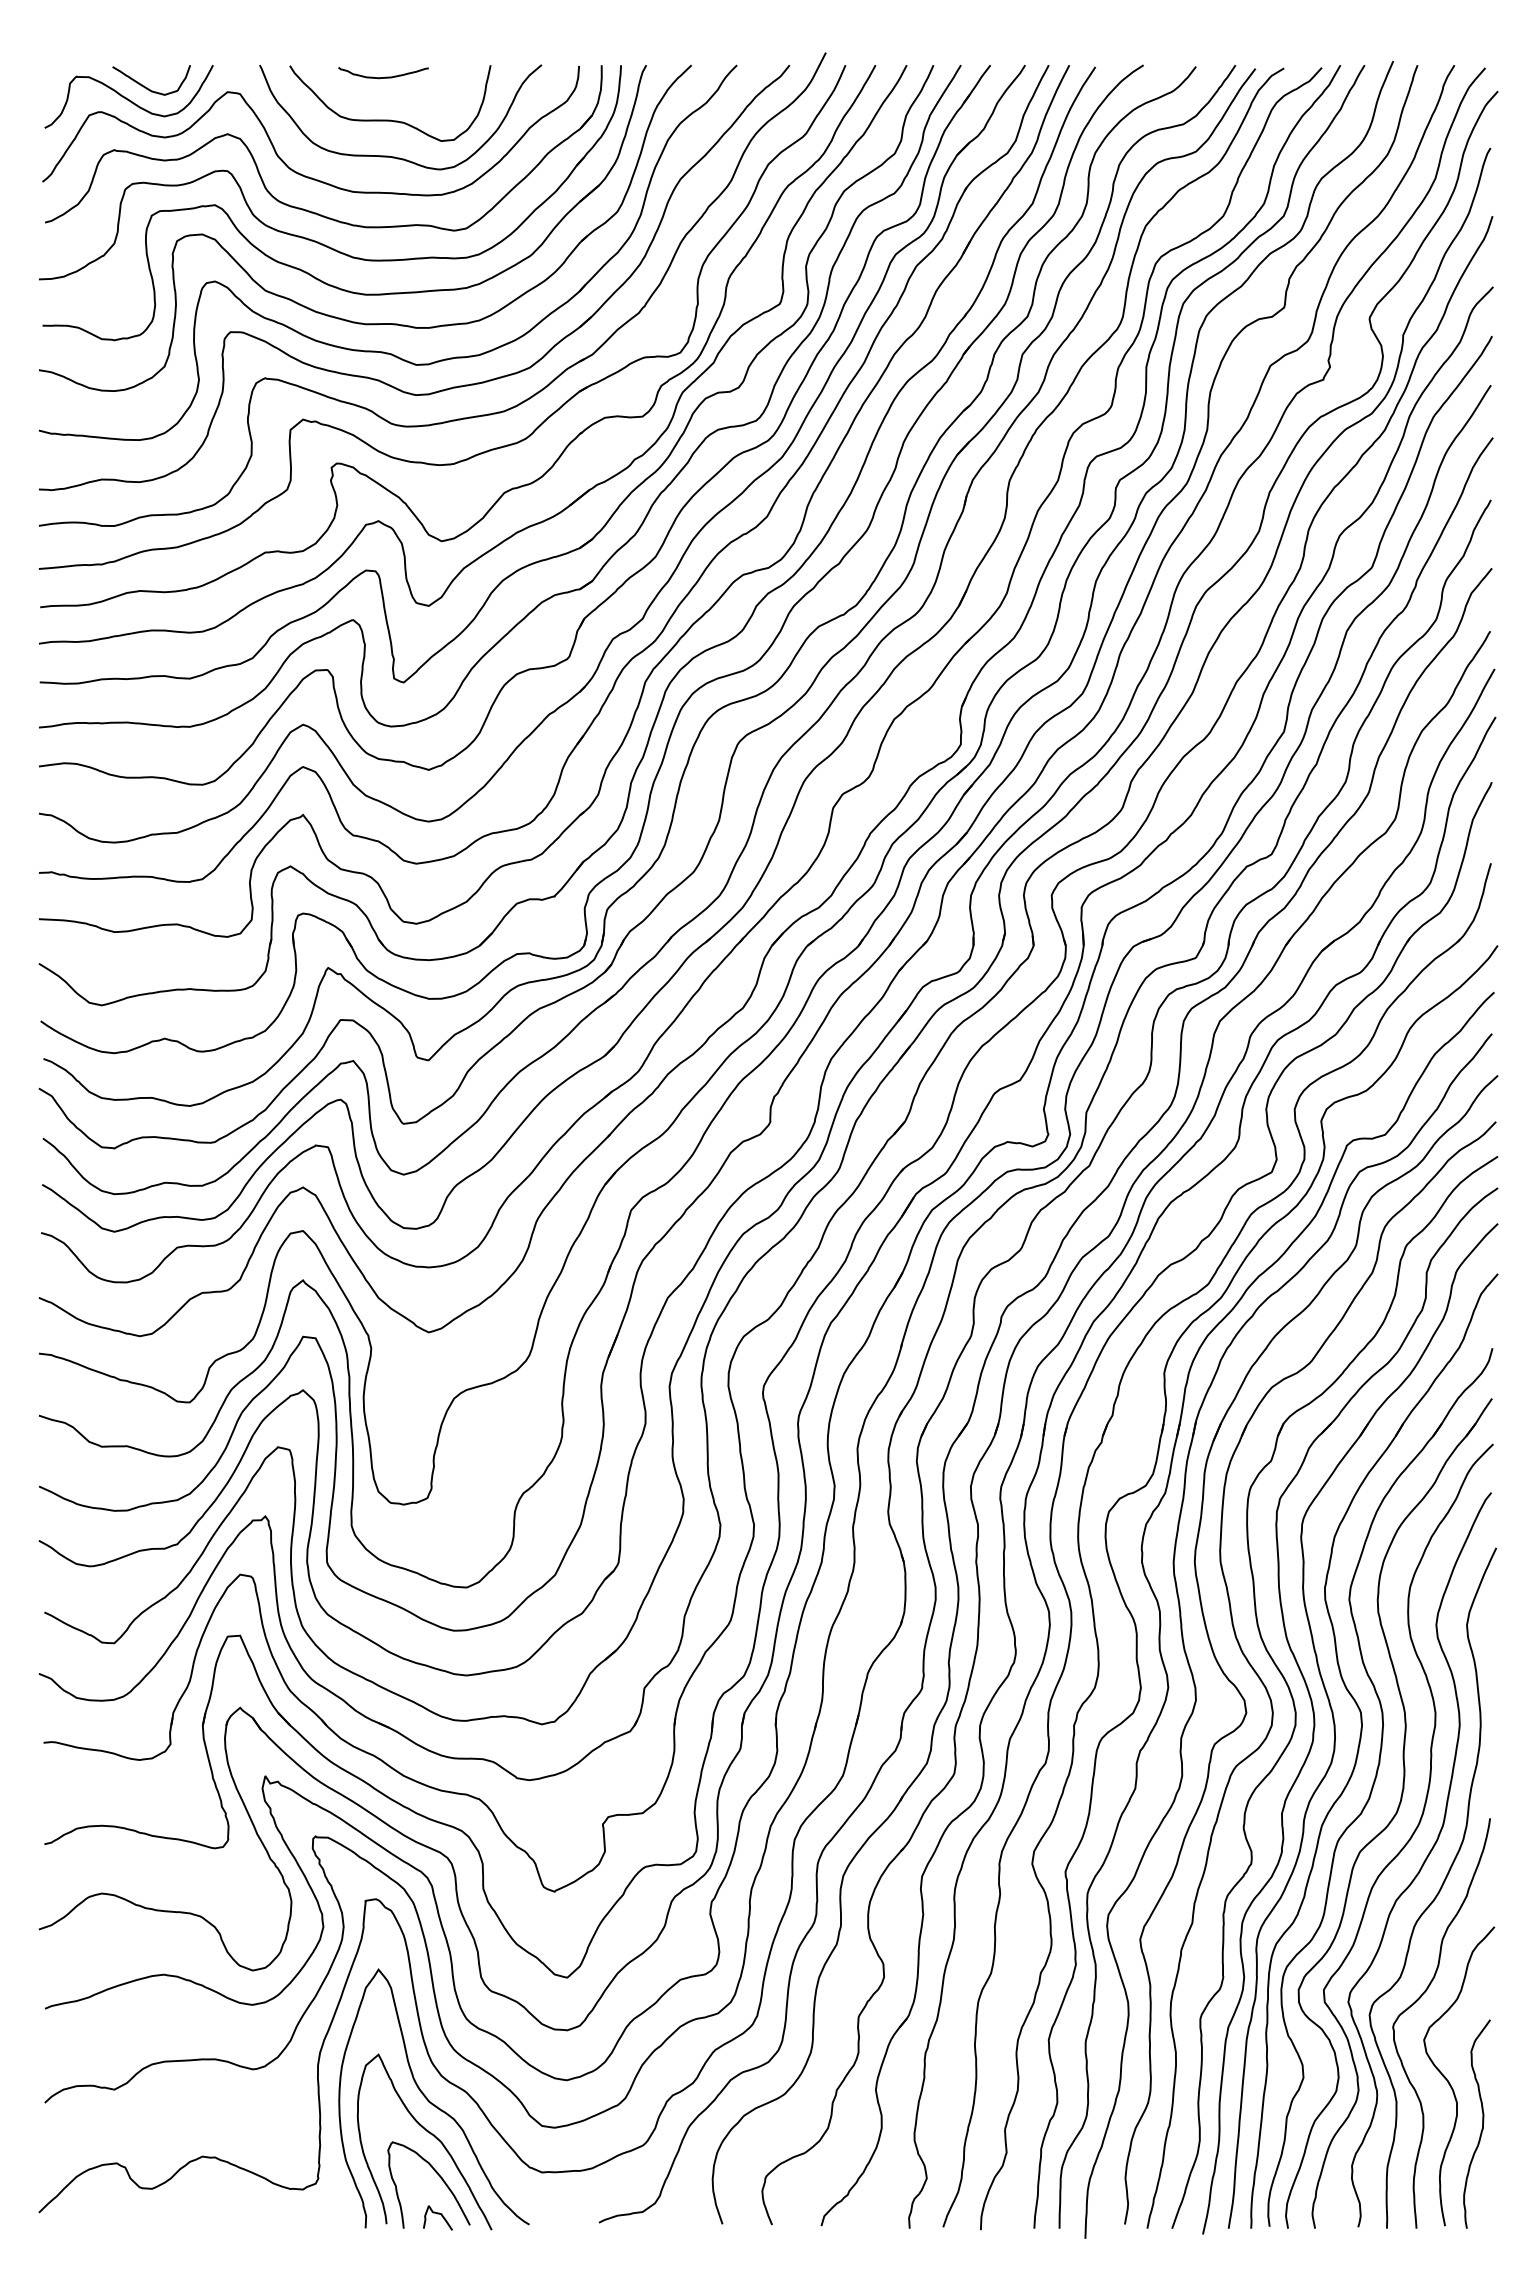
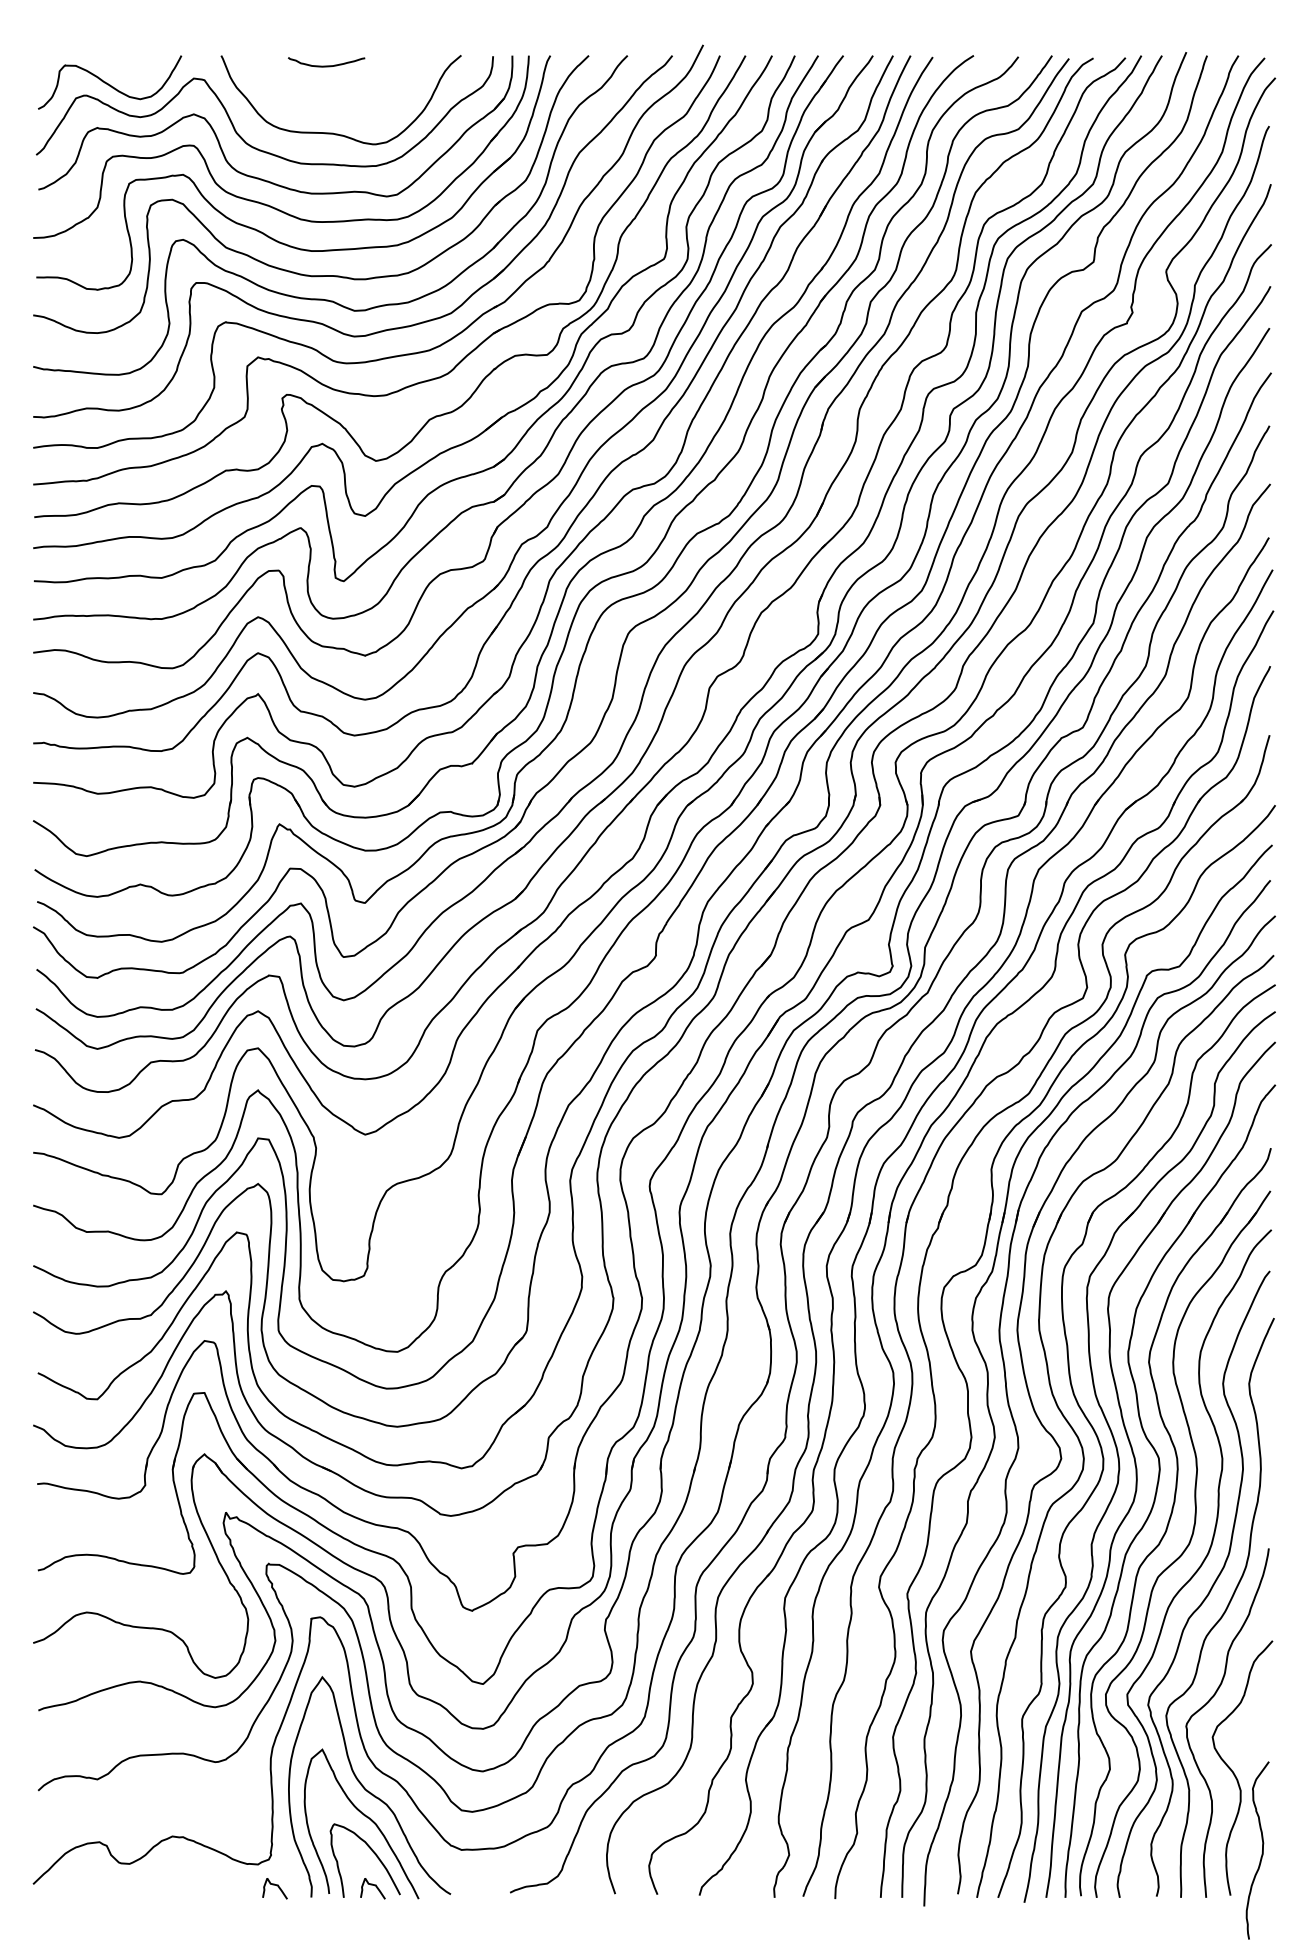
curve: (147, 87) -> (125, 74), removed
curve: (390, 119) -> (332, 101), removed
curve: (1482, 2123) -> (1262, 1849), moved
curve: (322, 2214) -> (274, 1885), added

